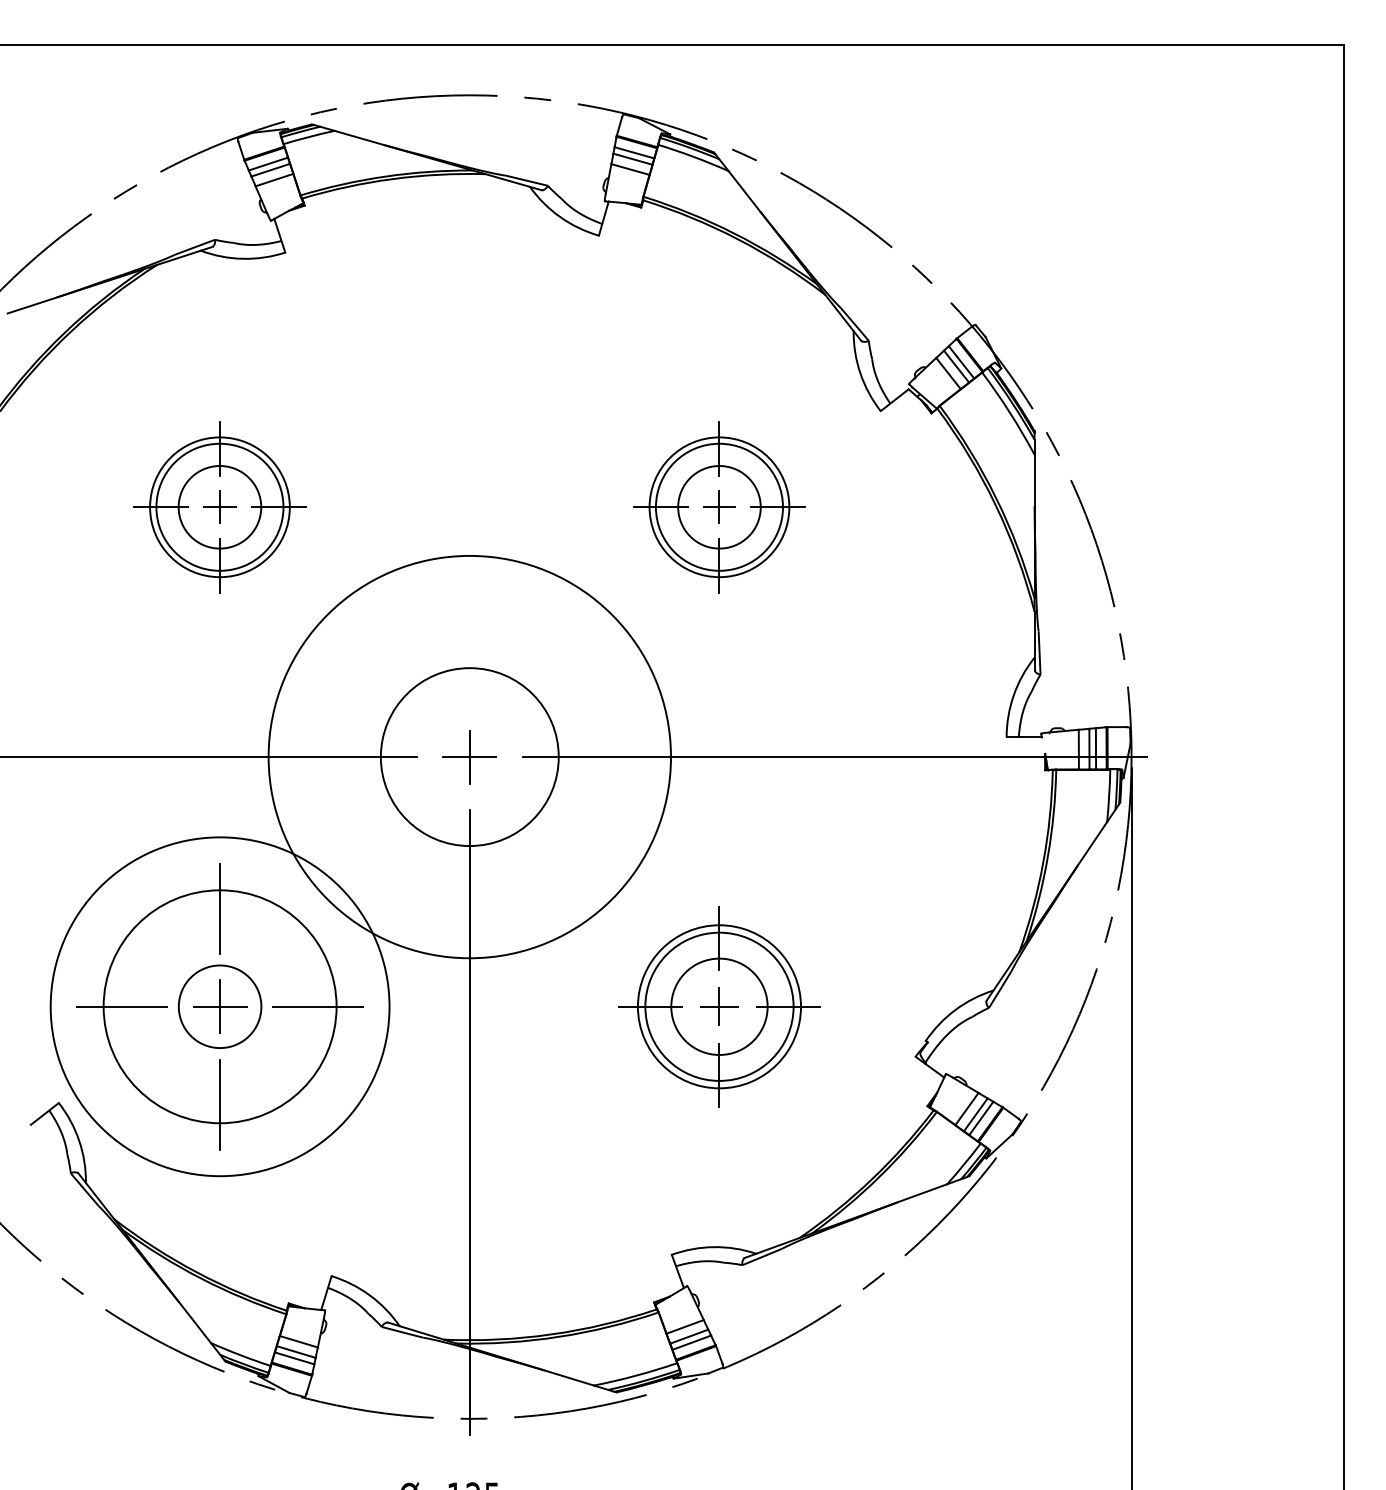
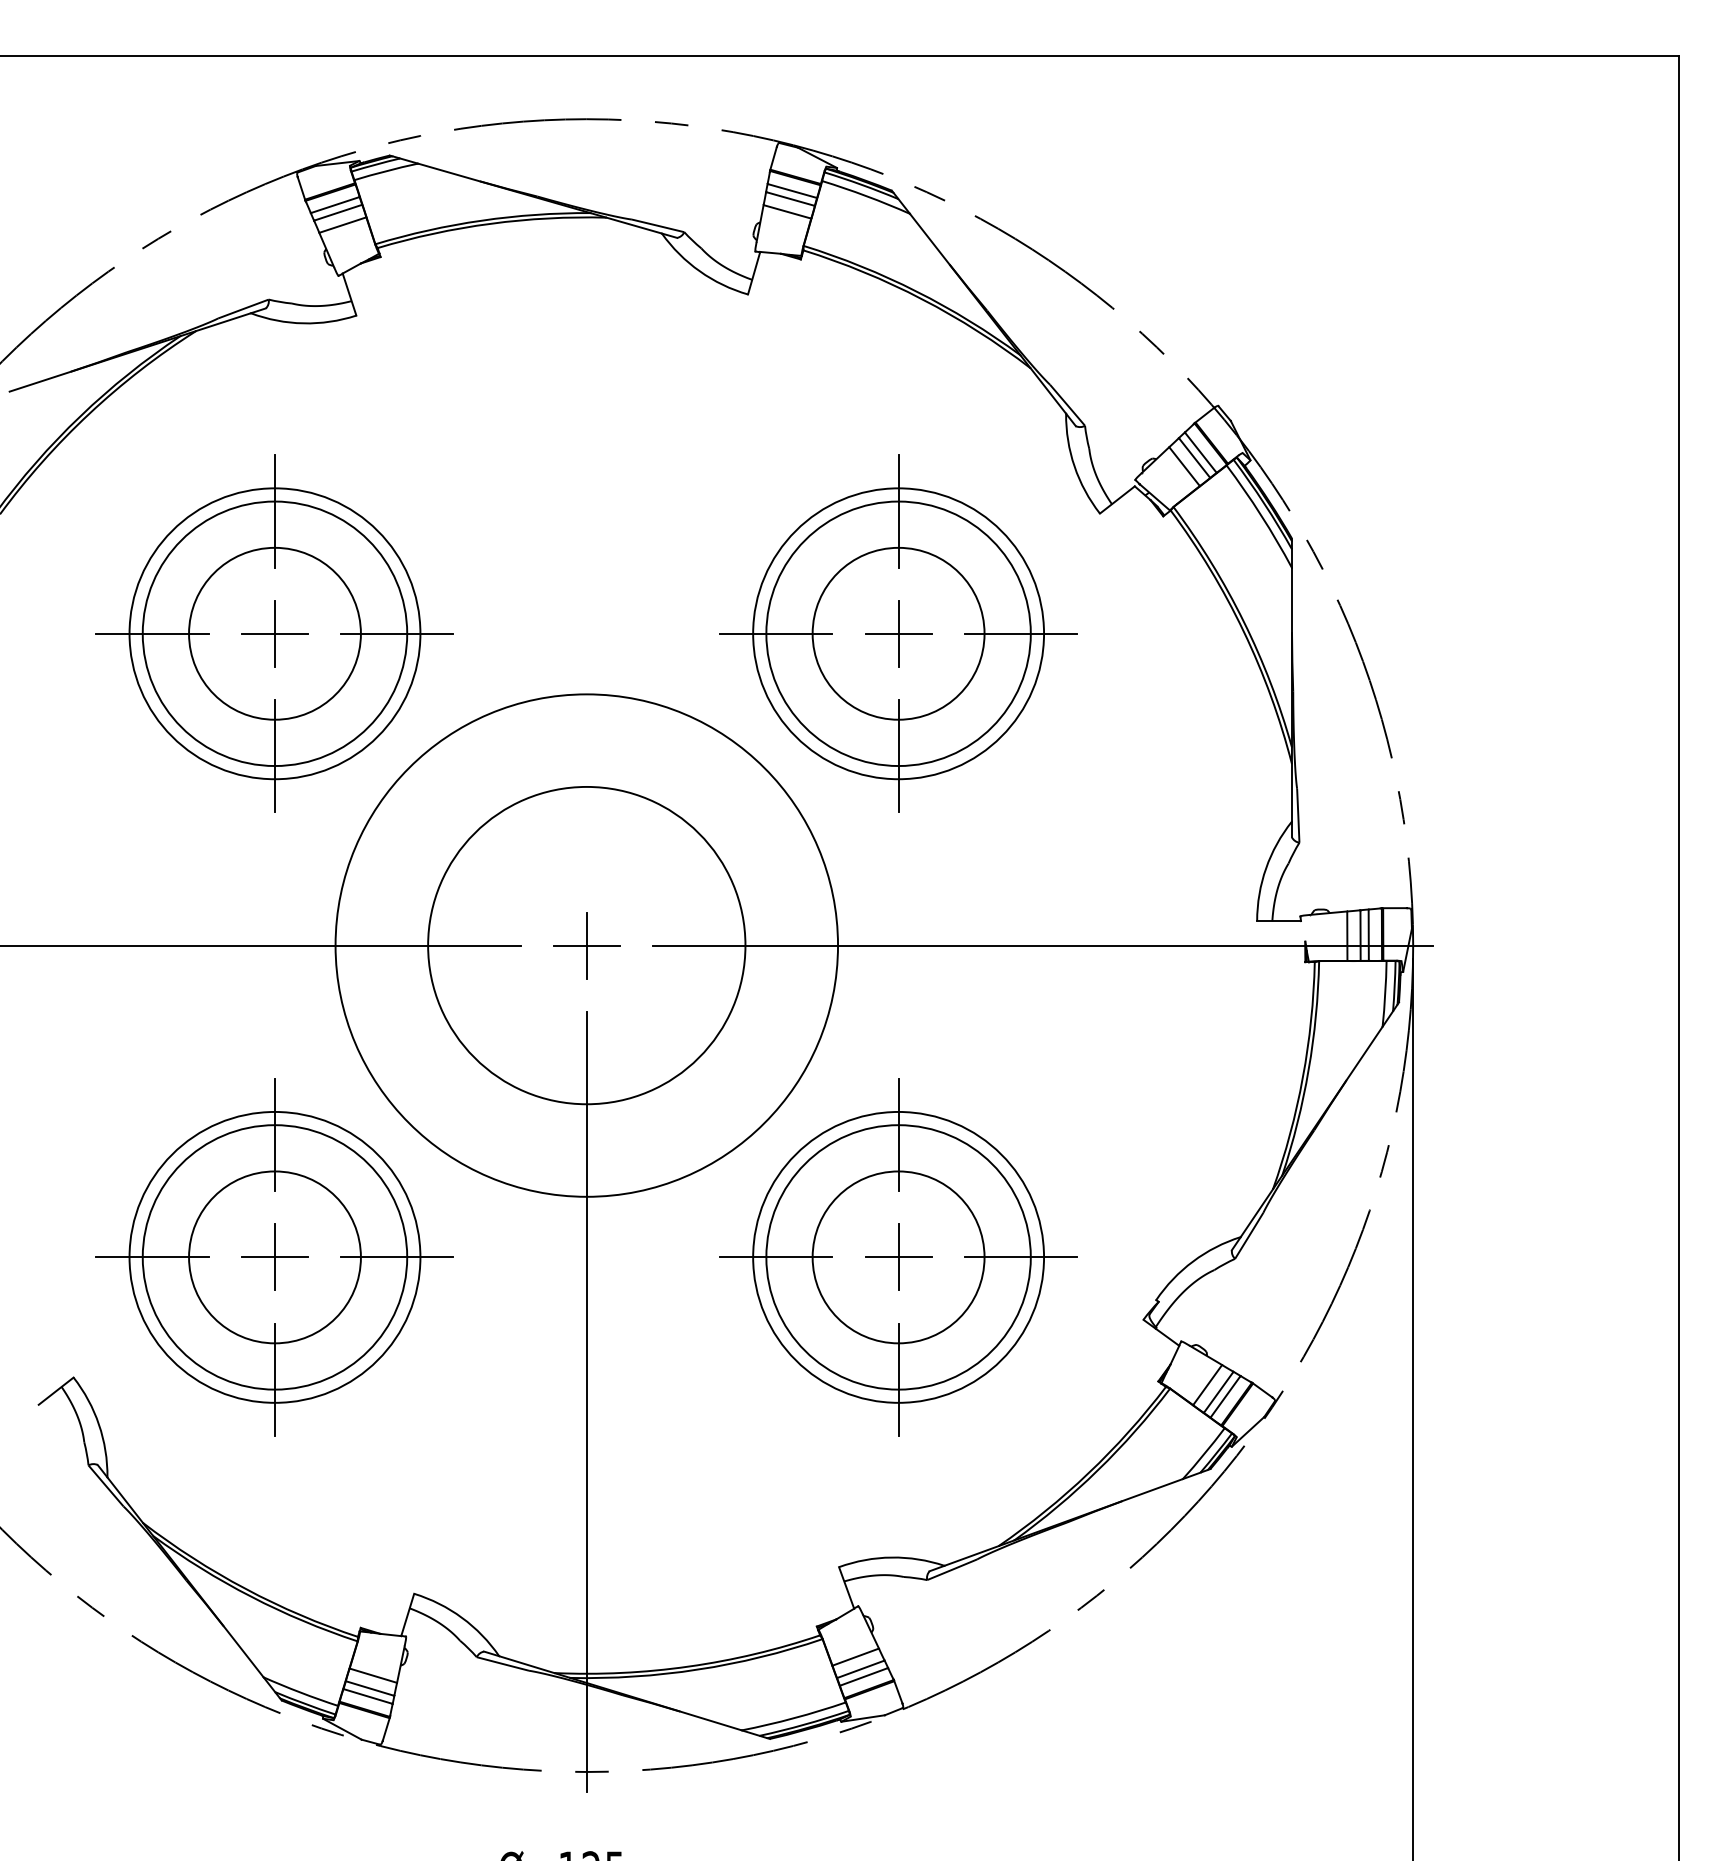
part: (219, 507) -> (274, 633), size x1.67
part: (719, 507) -> (898, 633), size x1.67
circle: (469, 757) -> (586, 945), size x1.43
circle: (219, 1006) -> (274, 1257), size x0.62
circle: (219, 1006) -> (274, 1257), size x1.67
part: (719, 1006) -> (898, 1257), size x1.43

